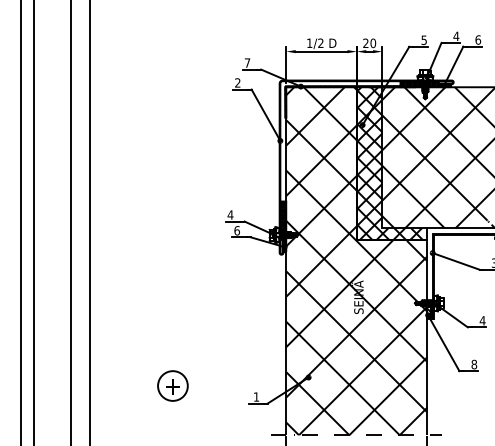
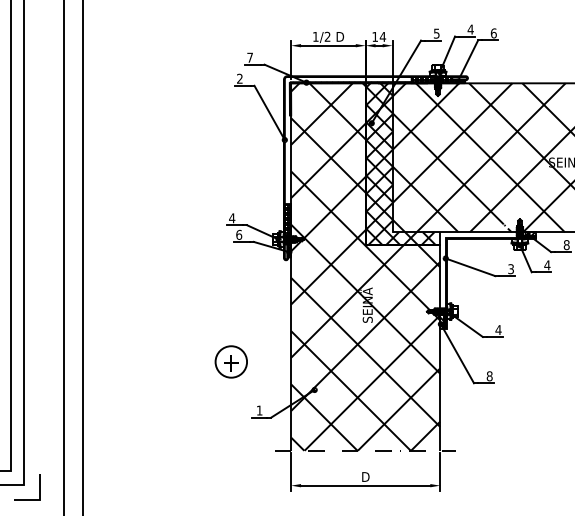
text: (369, 42) -> (379, 36), 20 -> 14
part: (172, 385) -> (230, 361), moved

